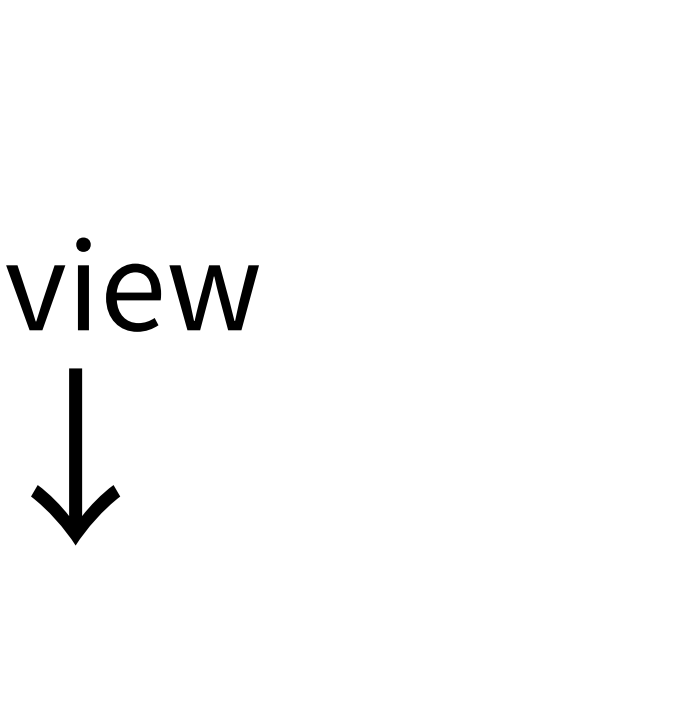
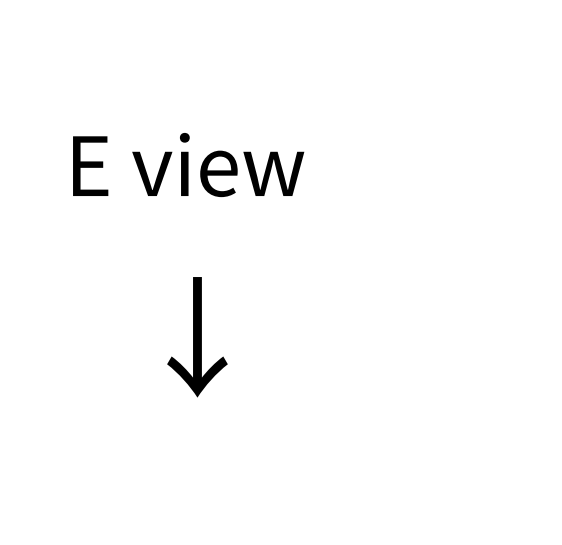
text: (75, 457) -> (197, 337), moved

